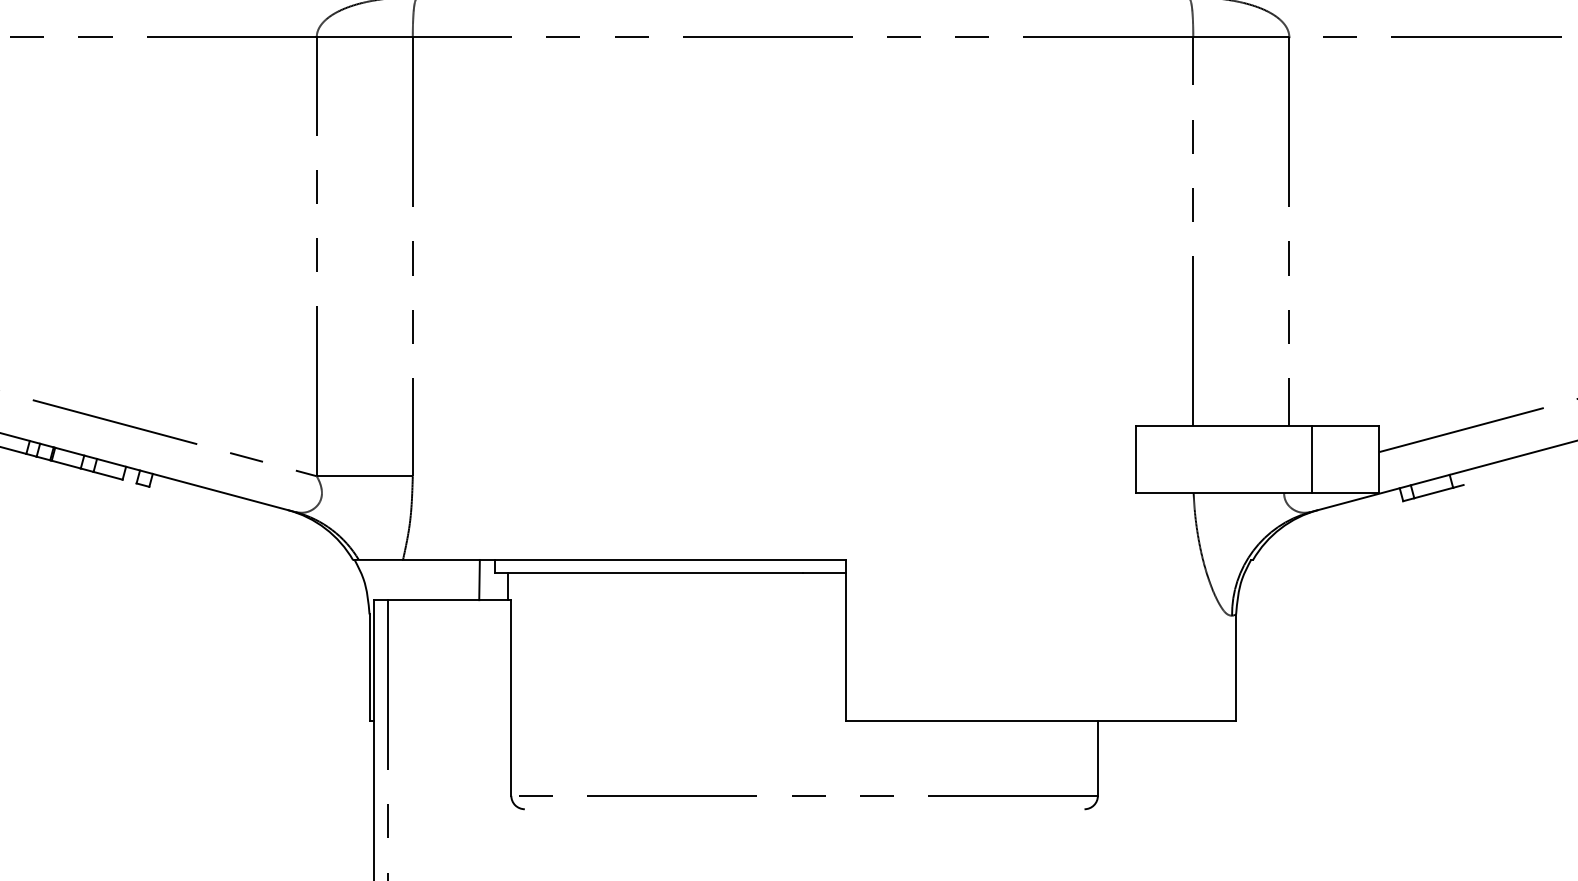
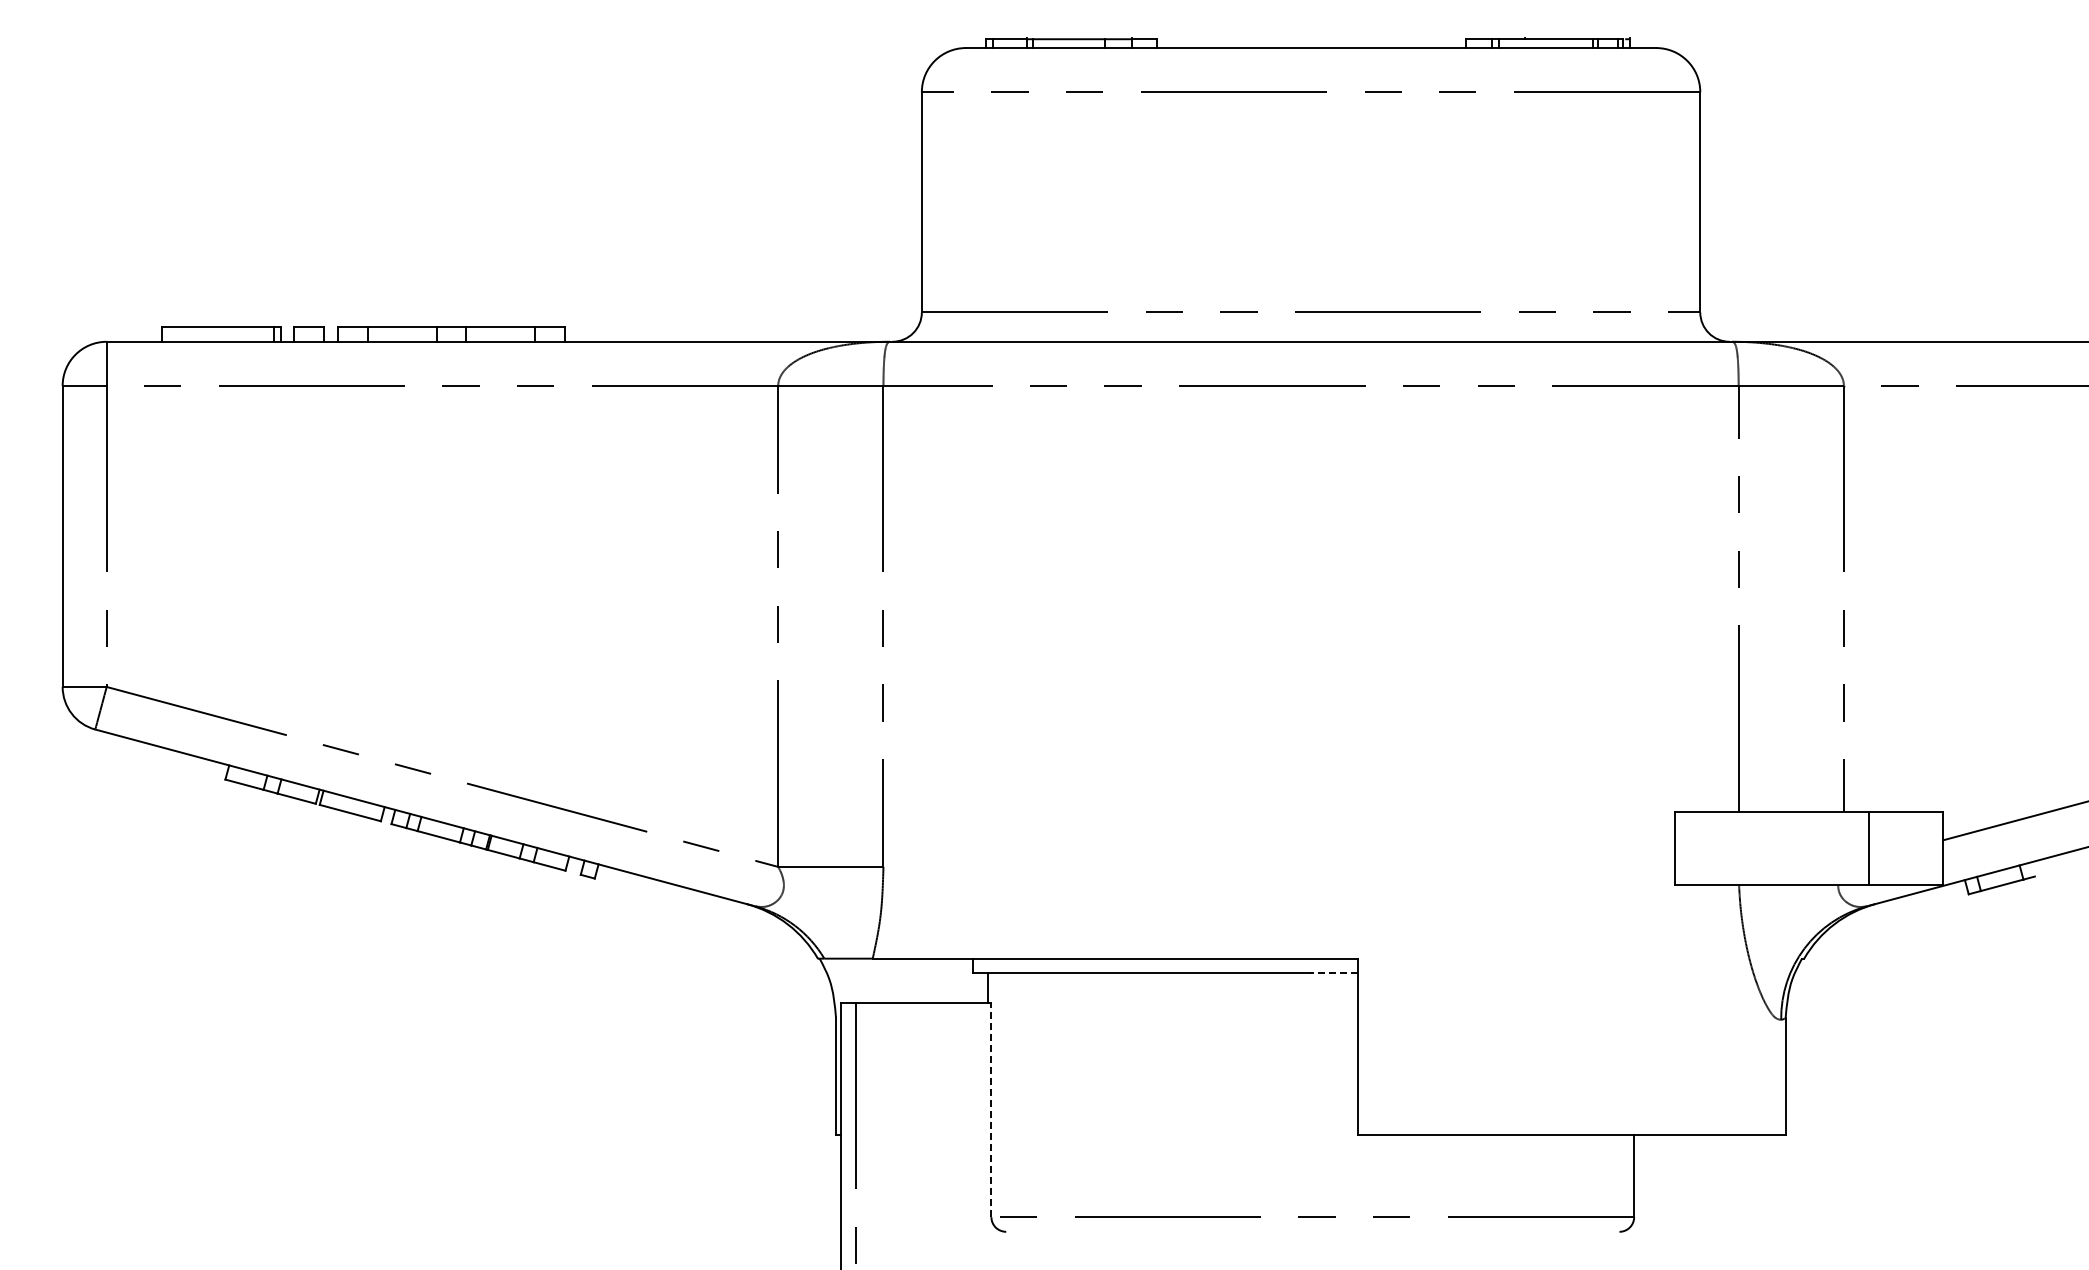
line: (824, 573) -> (1334, 973), solid -> dashed
line: (479, 579) -> (956, 980), removed
line: (511, 697) -> (991, 1109), solid -> dashed

